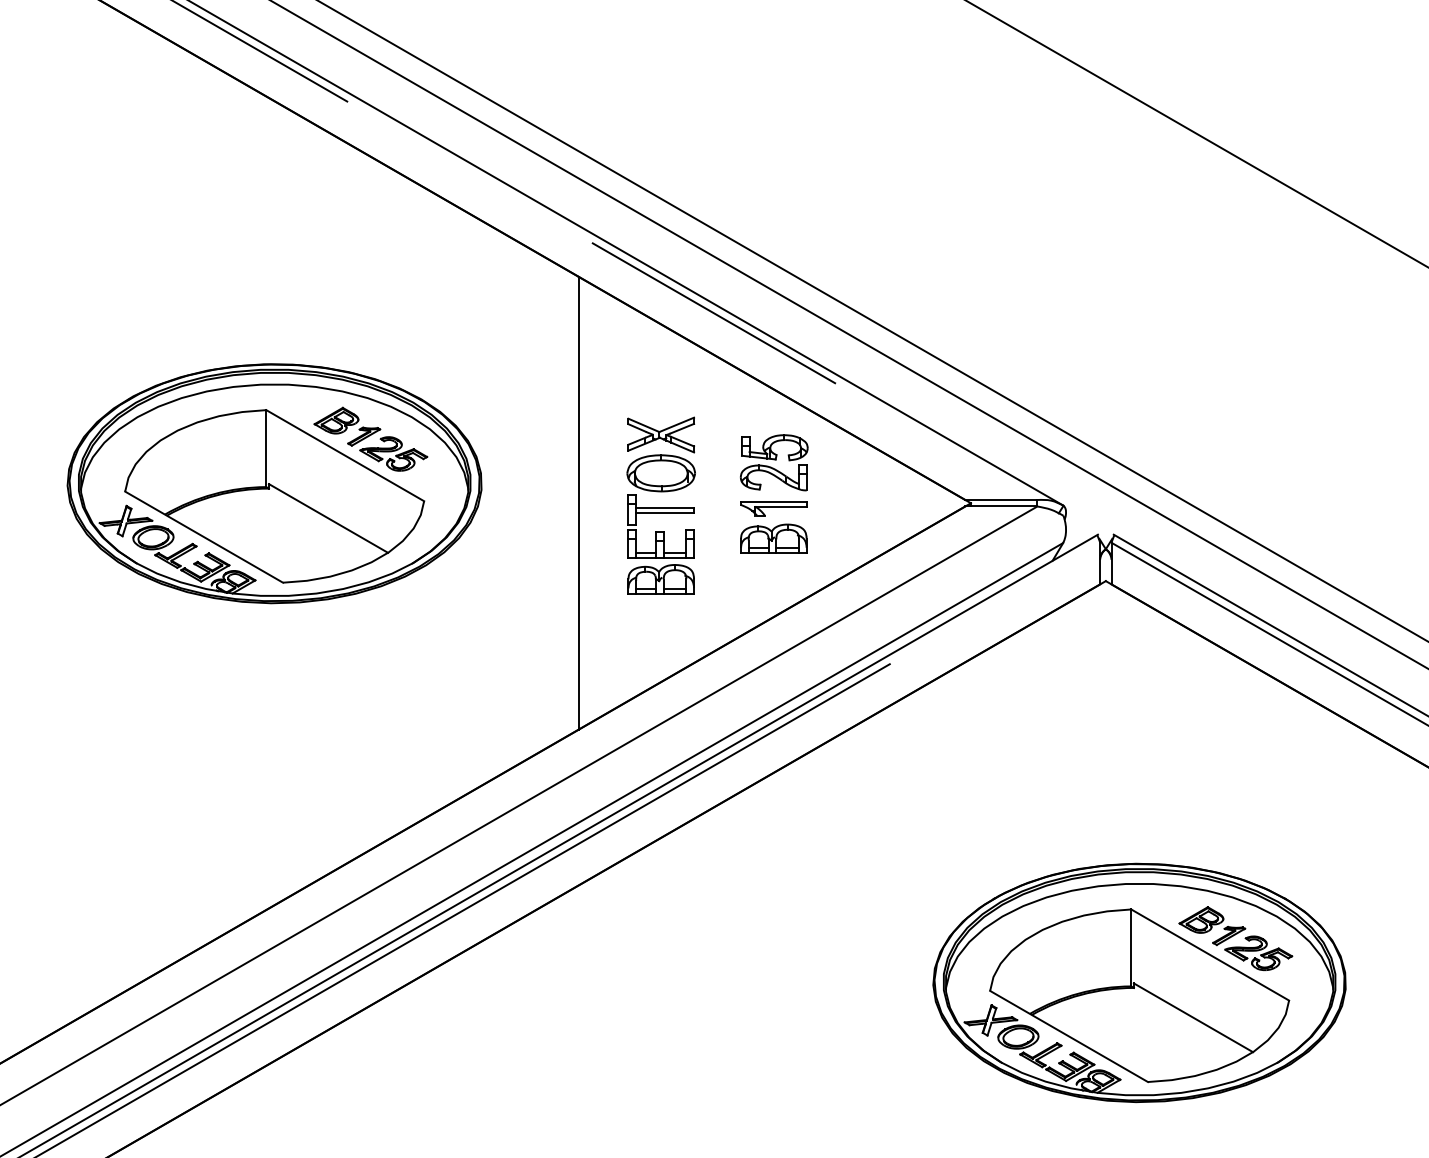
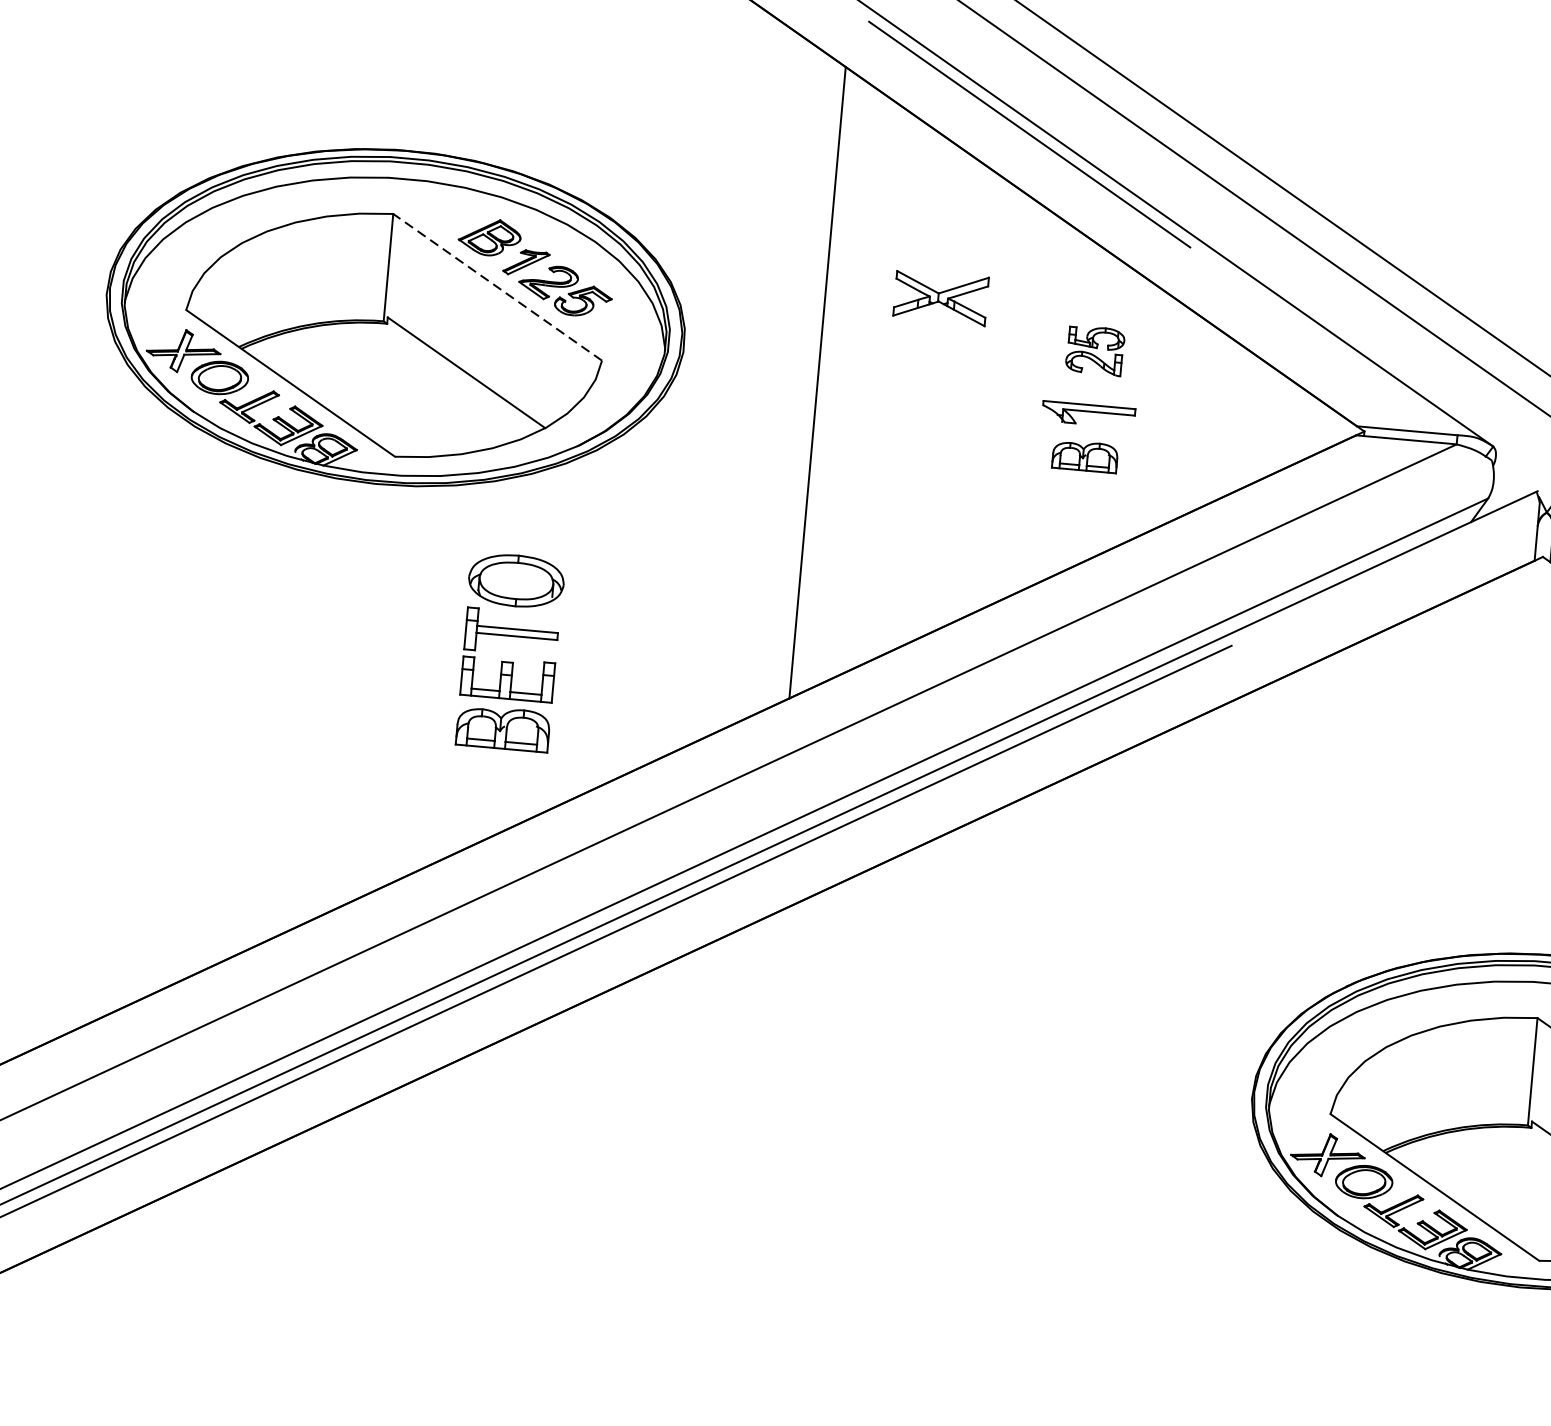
line: (344, 455) -> (496, 286), solid -> dashed
part: (774, 462) -> (1095, 350), size x0.6
part: (660, 531) -> (508, 661), moved
part: (773, 538) -> (1084, 456), size x0.7

